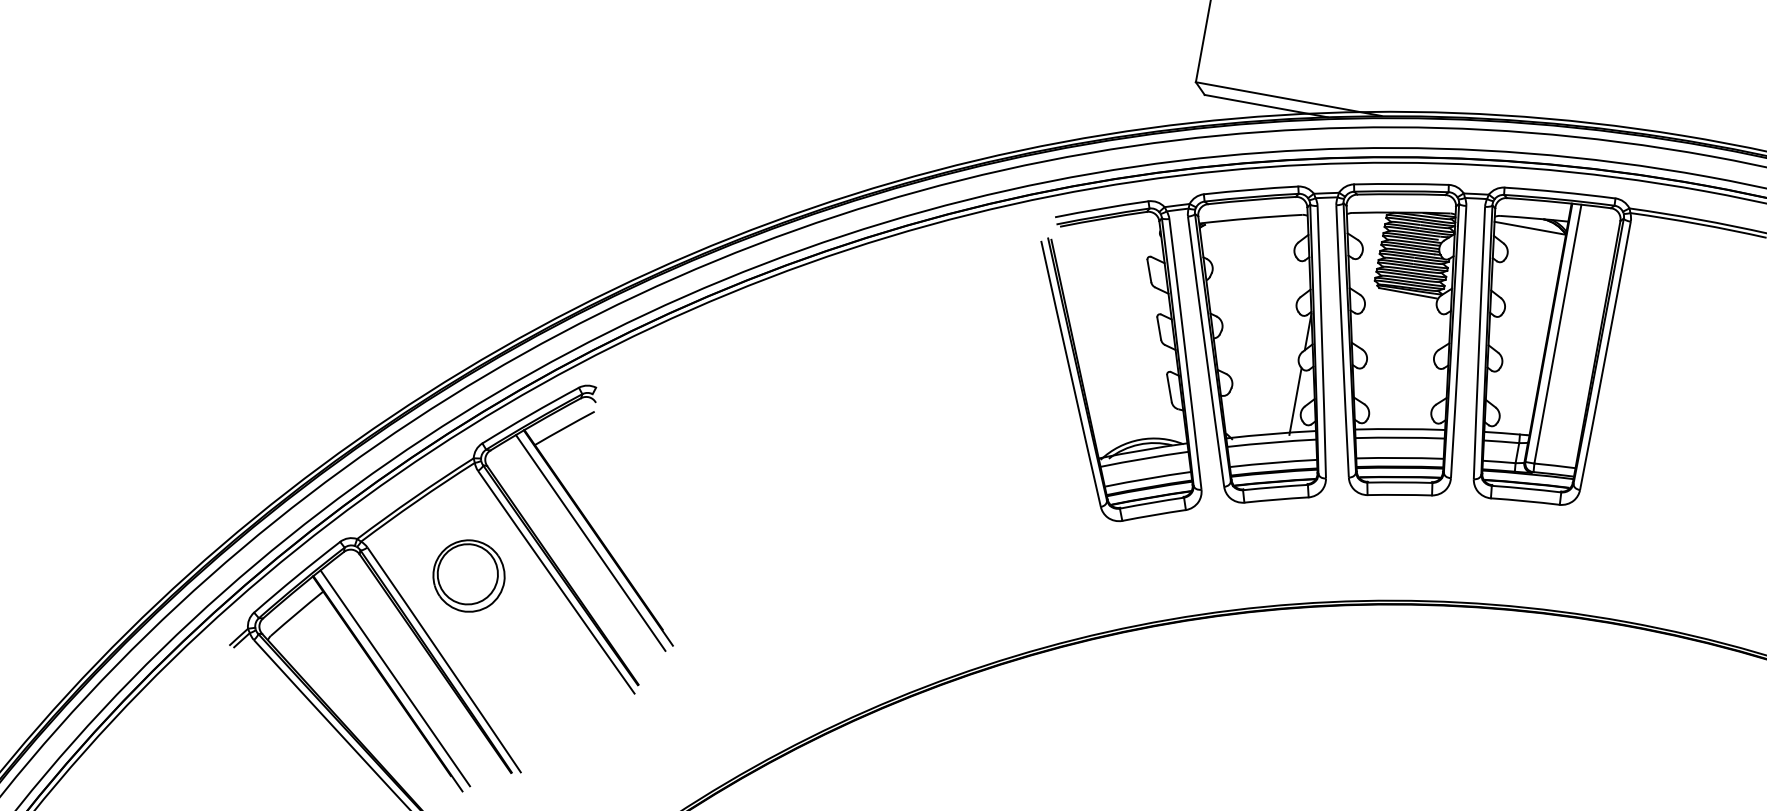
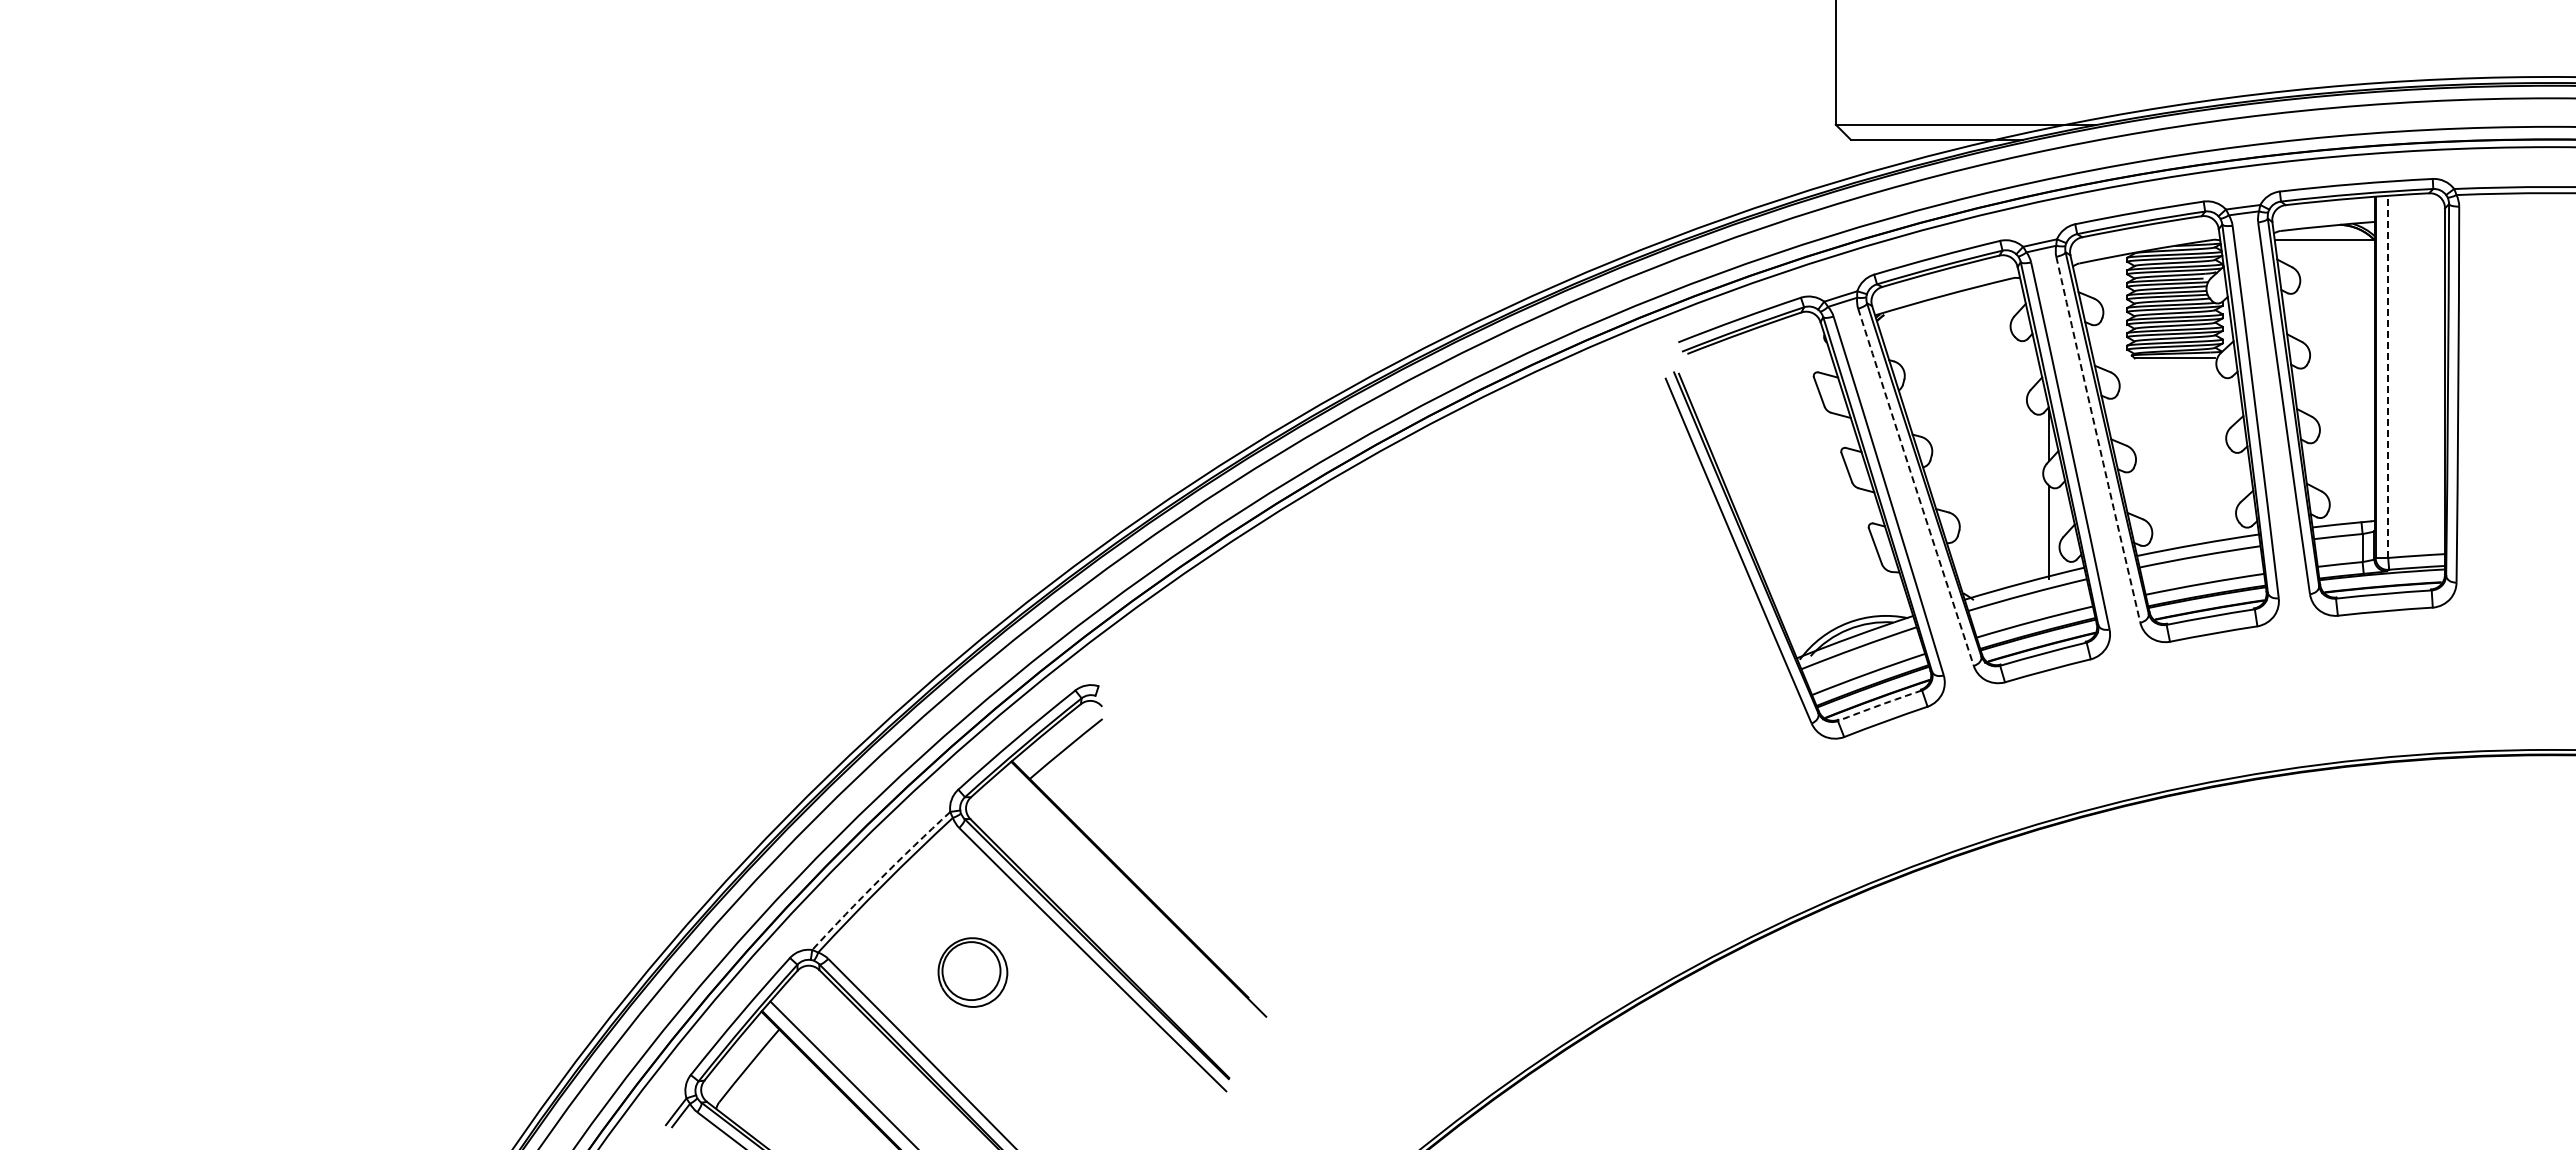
line: (1558, 333) -> (2388, 376), solid -> dashed
arc: (1342, 341) -> (2097, 439), solid -> dashed
arc: (1205, 351) -> (1915, 487), solid -> dashed
arc: (414, 497) -> (879, 879), solid -> dashed
arc: (1151, 502) -> (1879, 705), solid -> dashed
line: (590, 542) -> (1129, 897), removed
part: (468, 575) -> (972, 972), size x0.7

